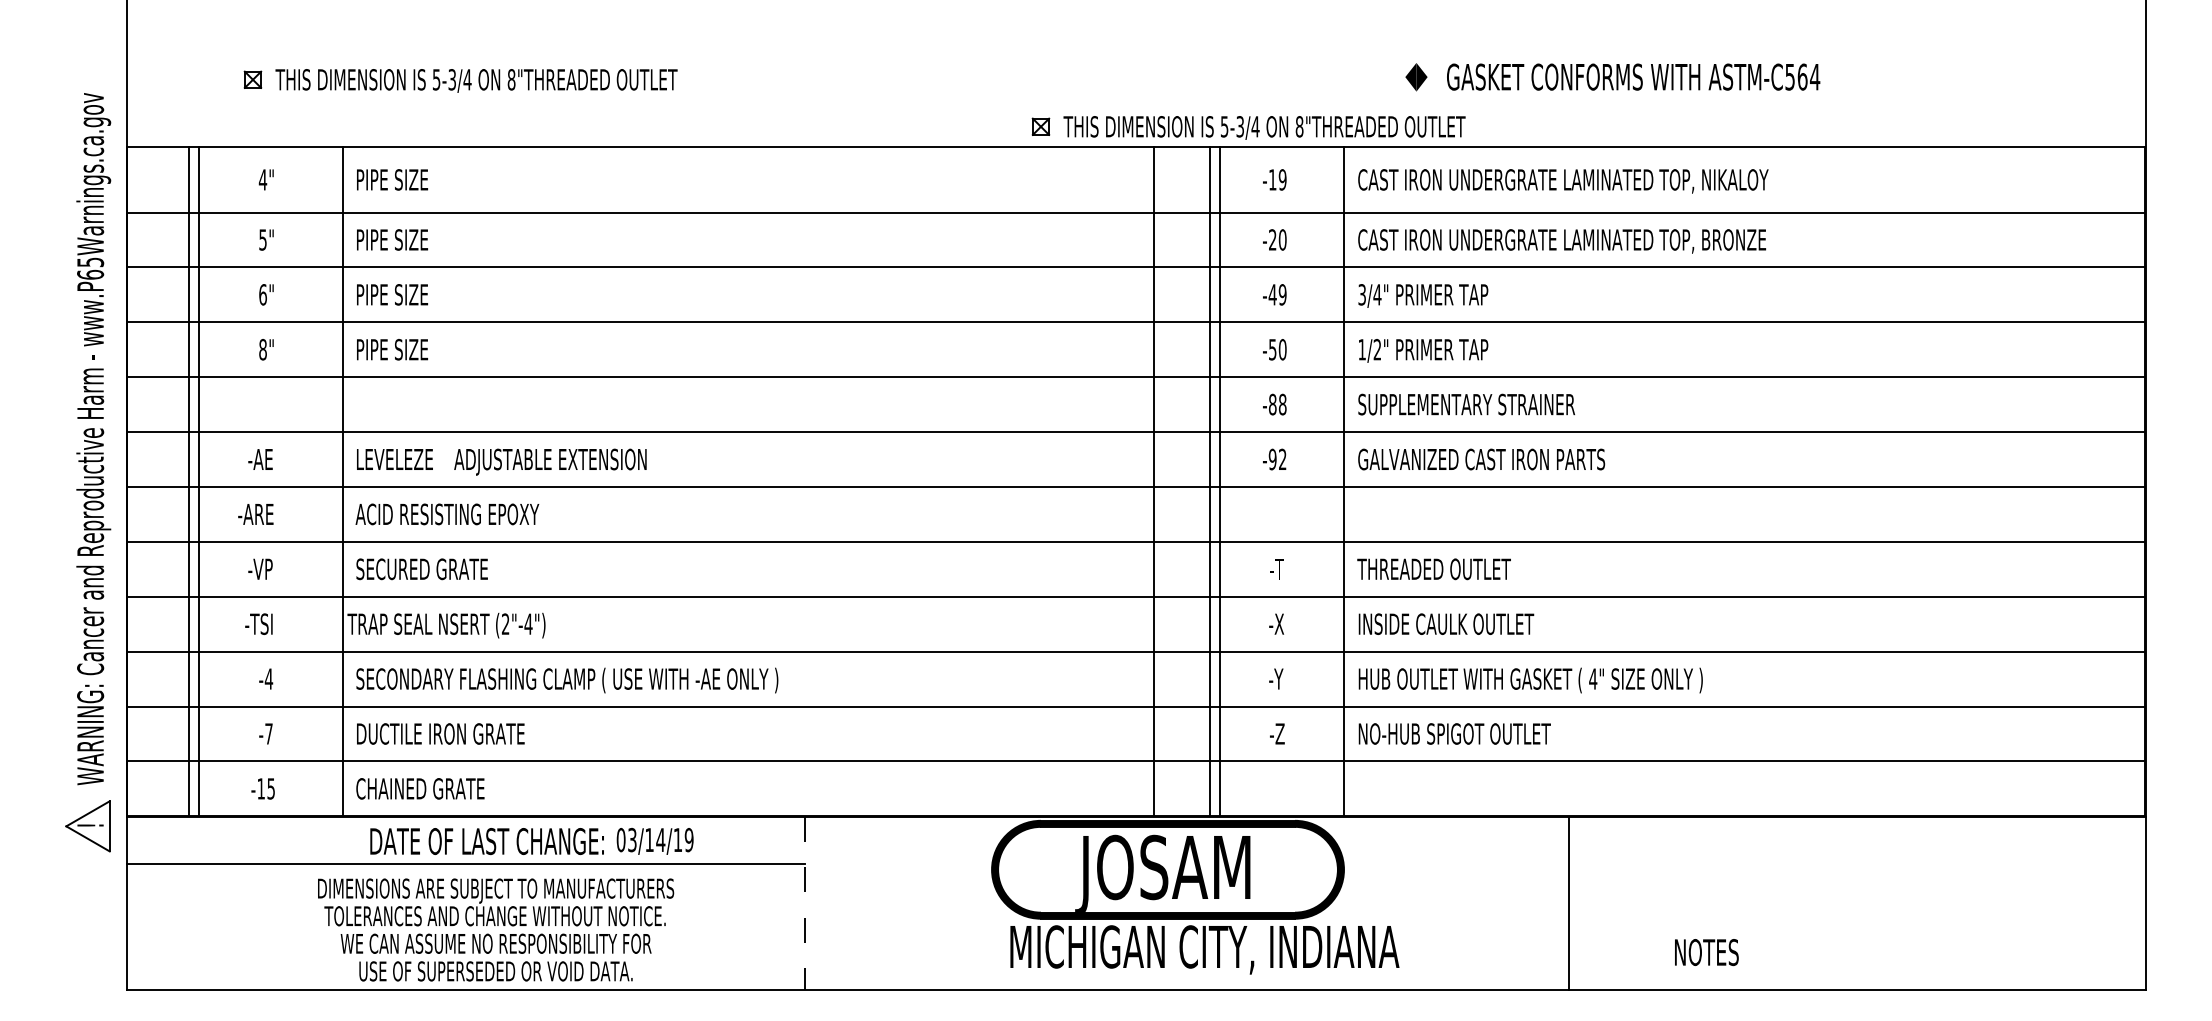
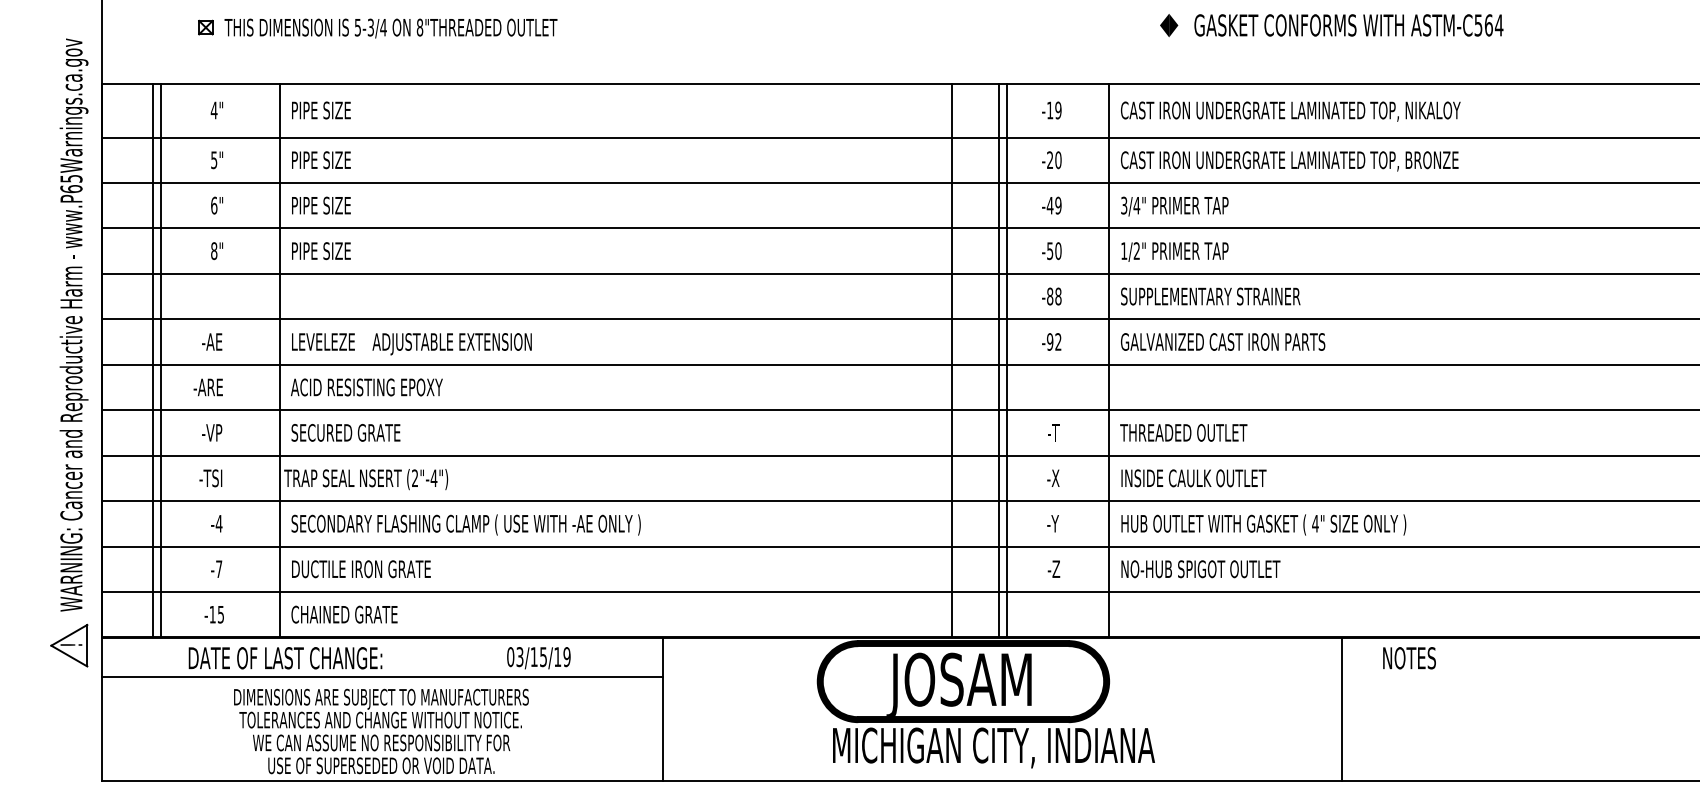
part: (1248, 127) -> (1030, 67), removed
text: (660, 840) -> (543, 657), 03/14/19 -> 03/15/19
text: (486, 841) -> (284, 658), moved
line: (805, 903) -> (663, 709), dashed -> solid
line: (1569, 903) -> (1342, 709), moved
text: (496, 929) -> (381, 731), moved
text: (1706, 952) -> (1409, 658), moved

